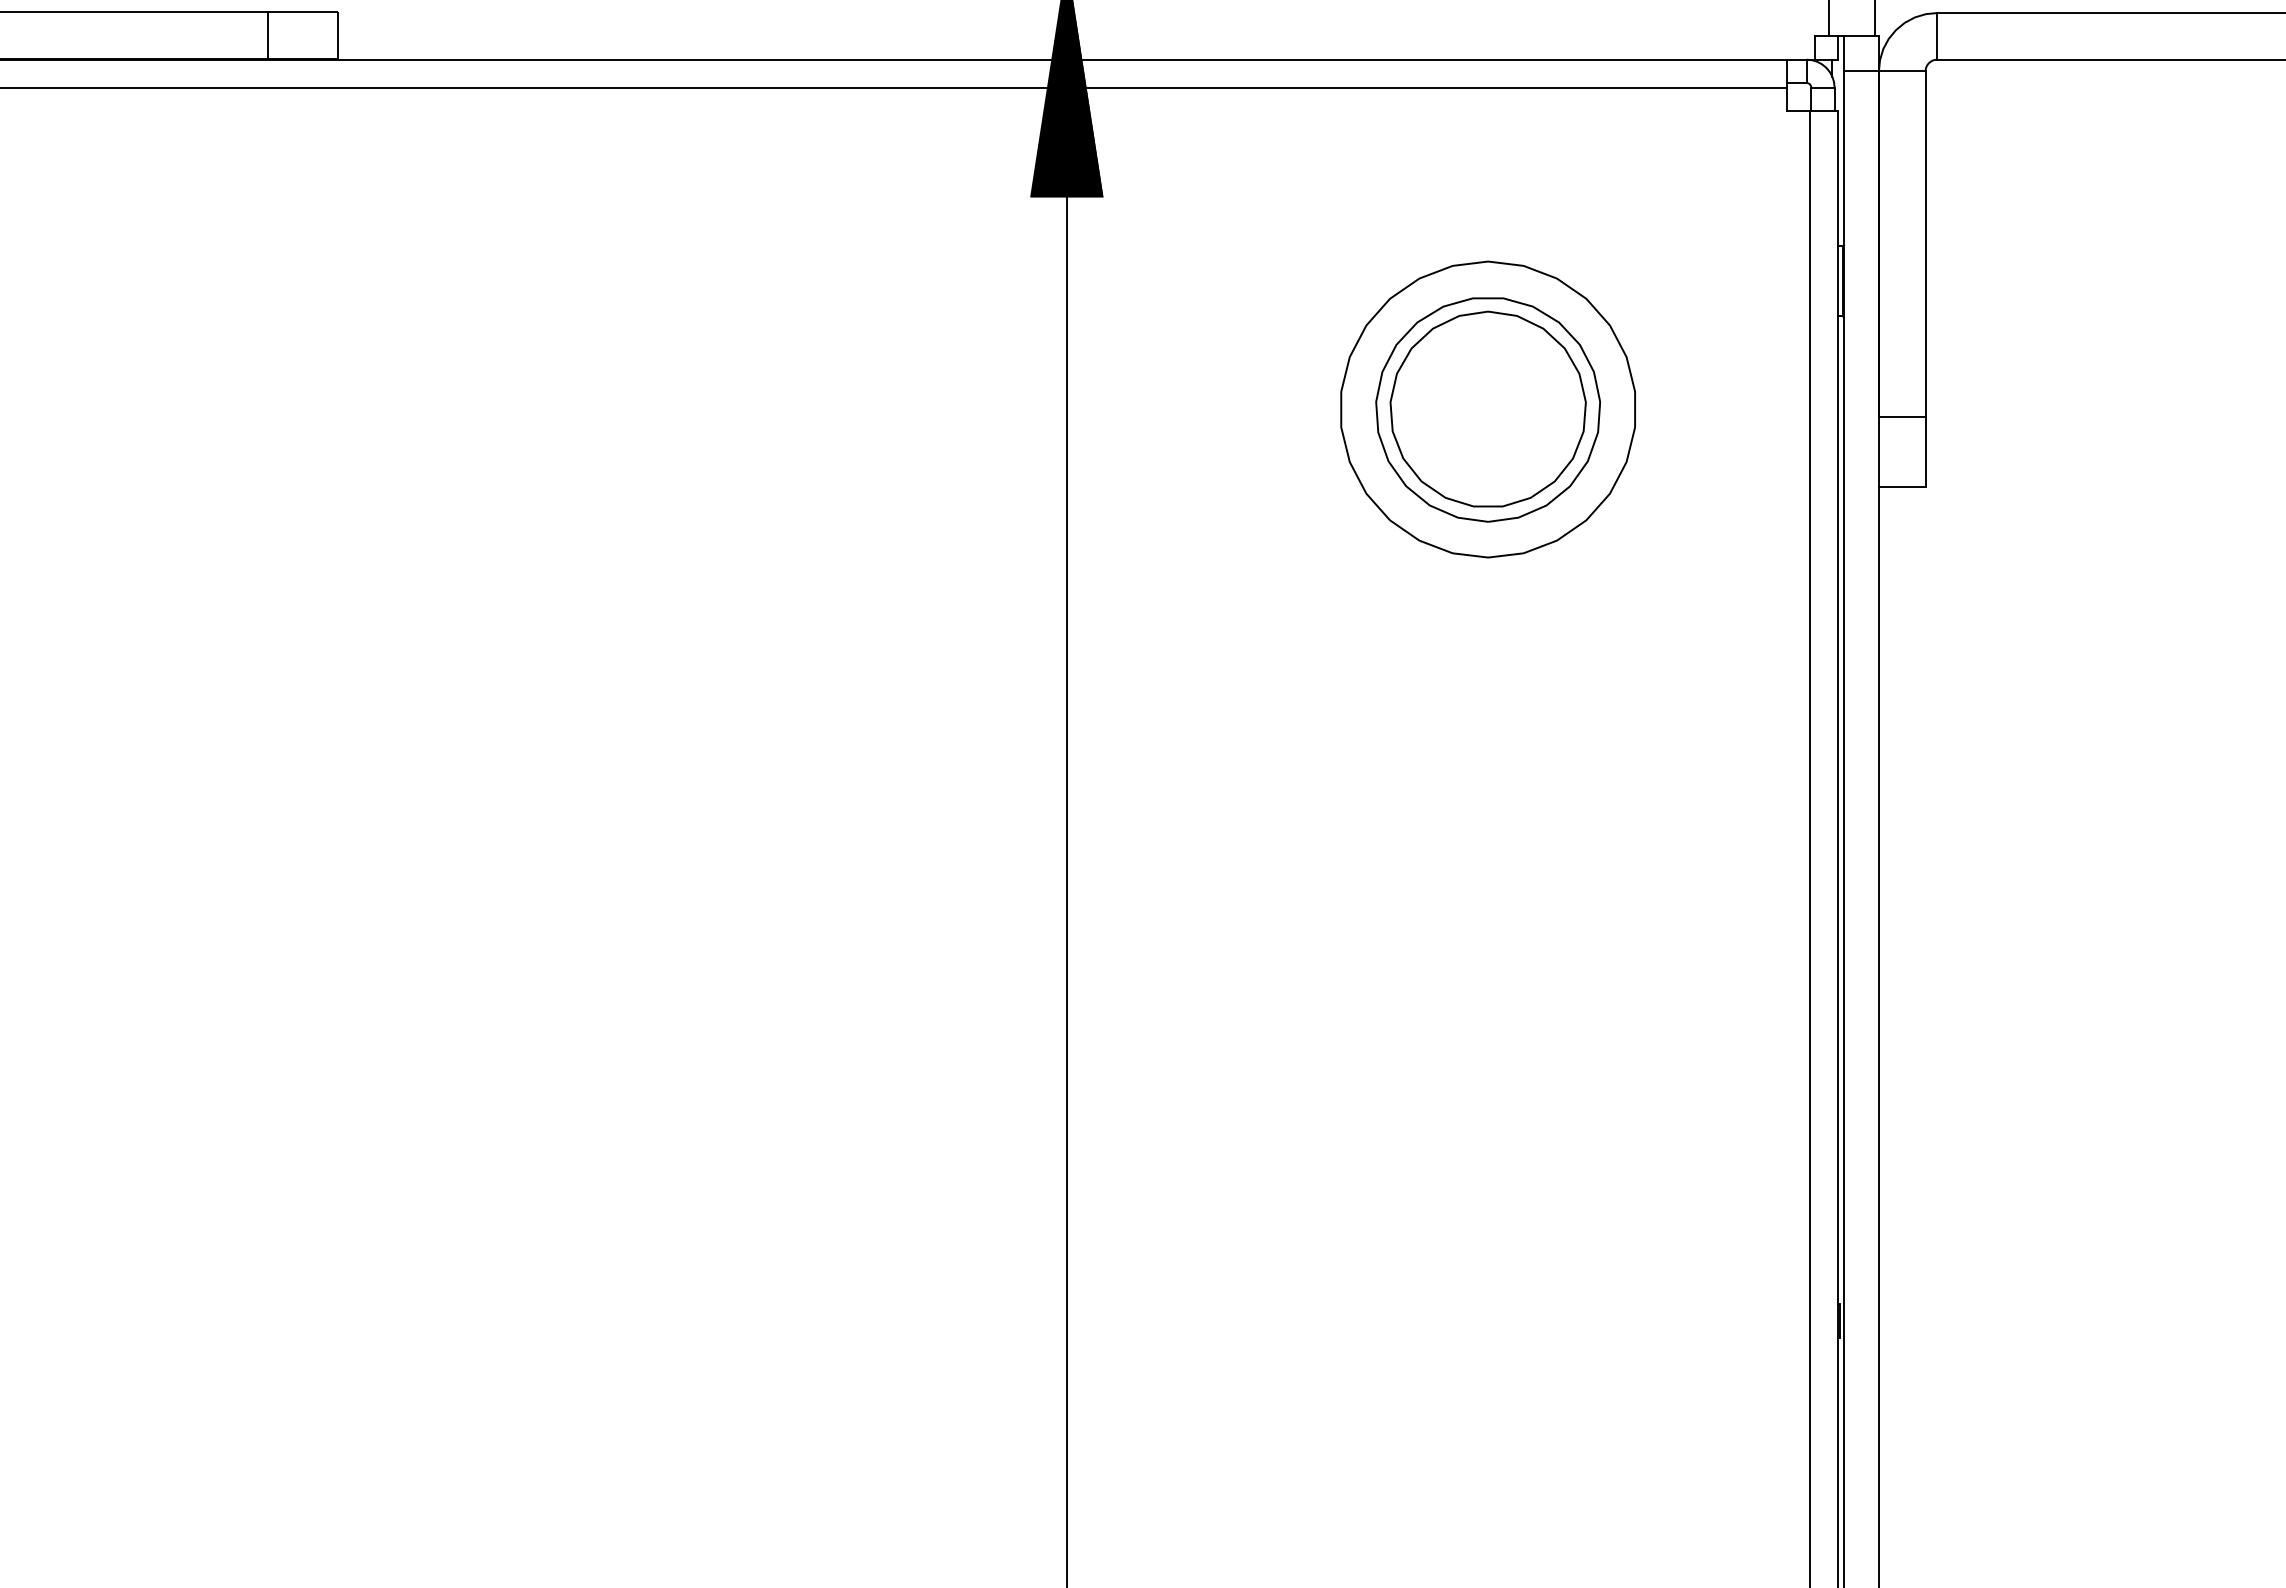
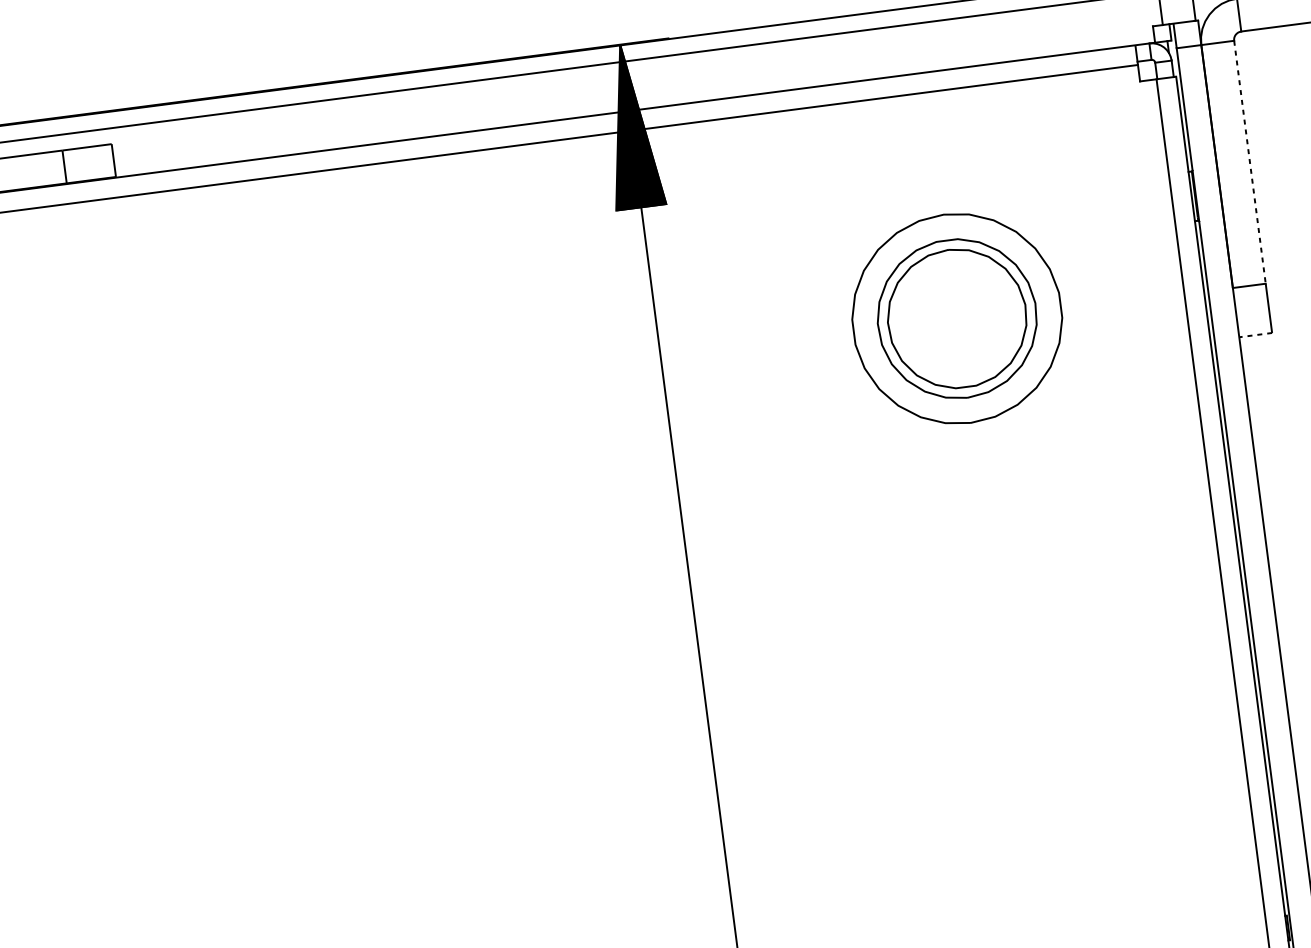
line: (1925, 243) -> (1249, 161), solid -> dashed
line: (1901, 486) -> (1255, 335), solid -> dashed

